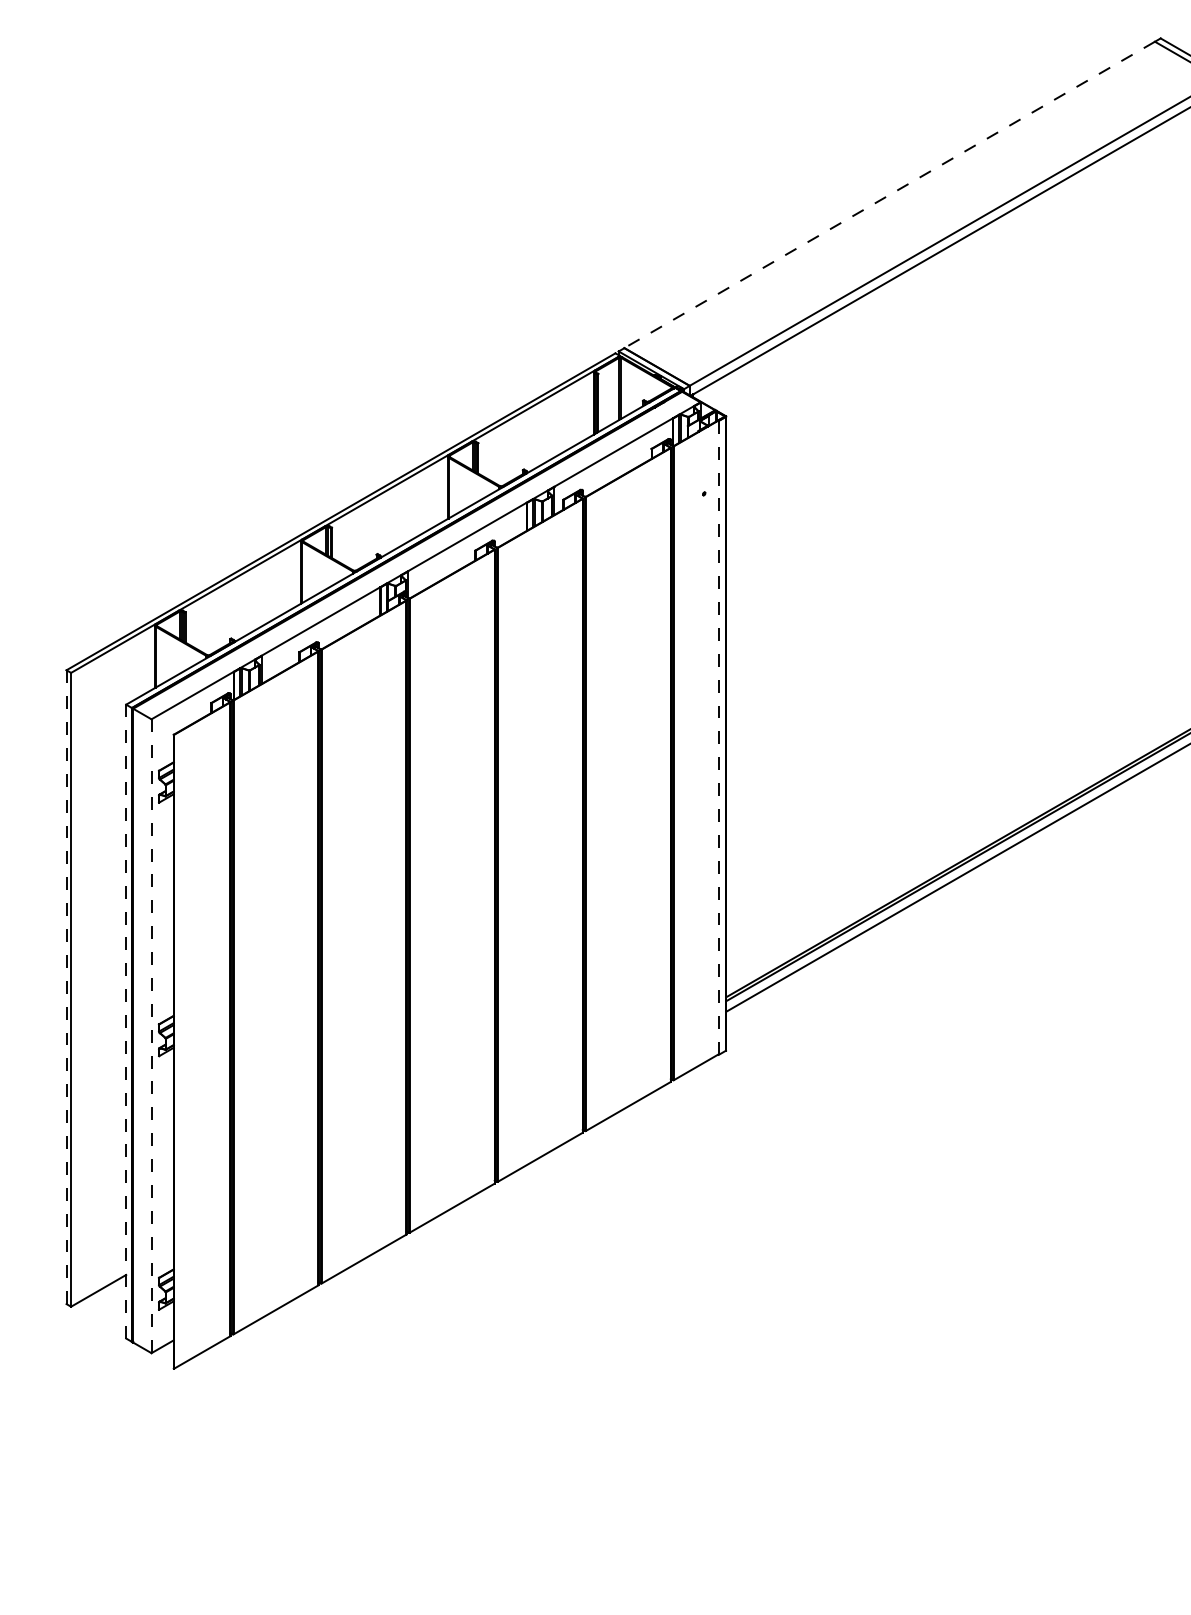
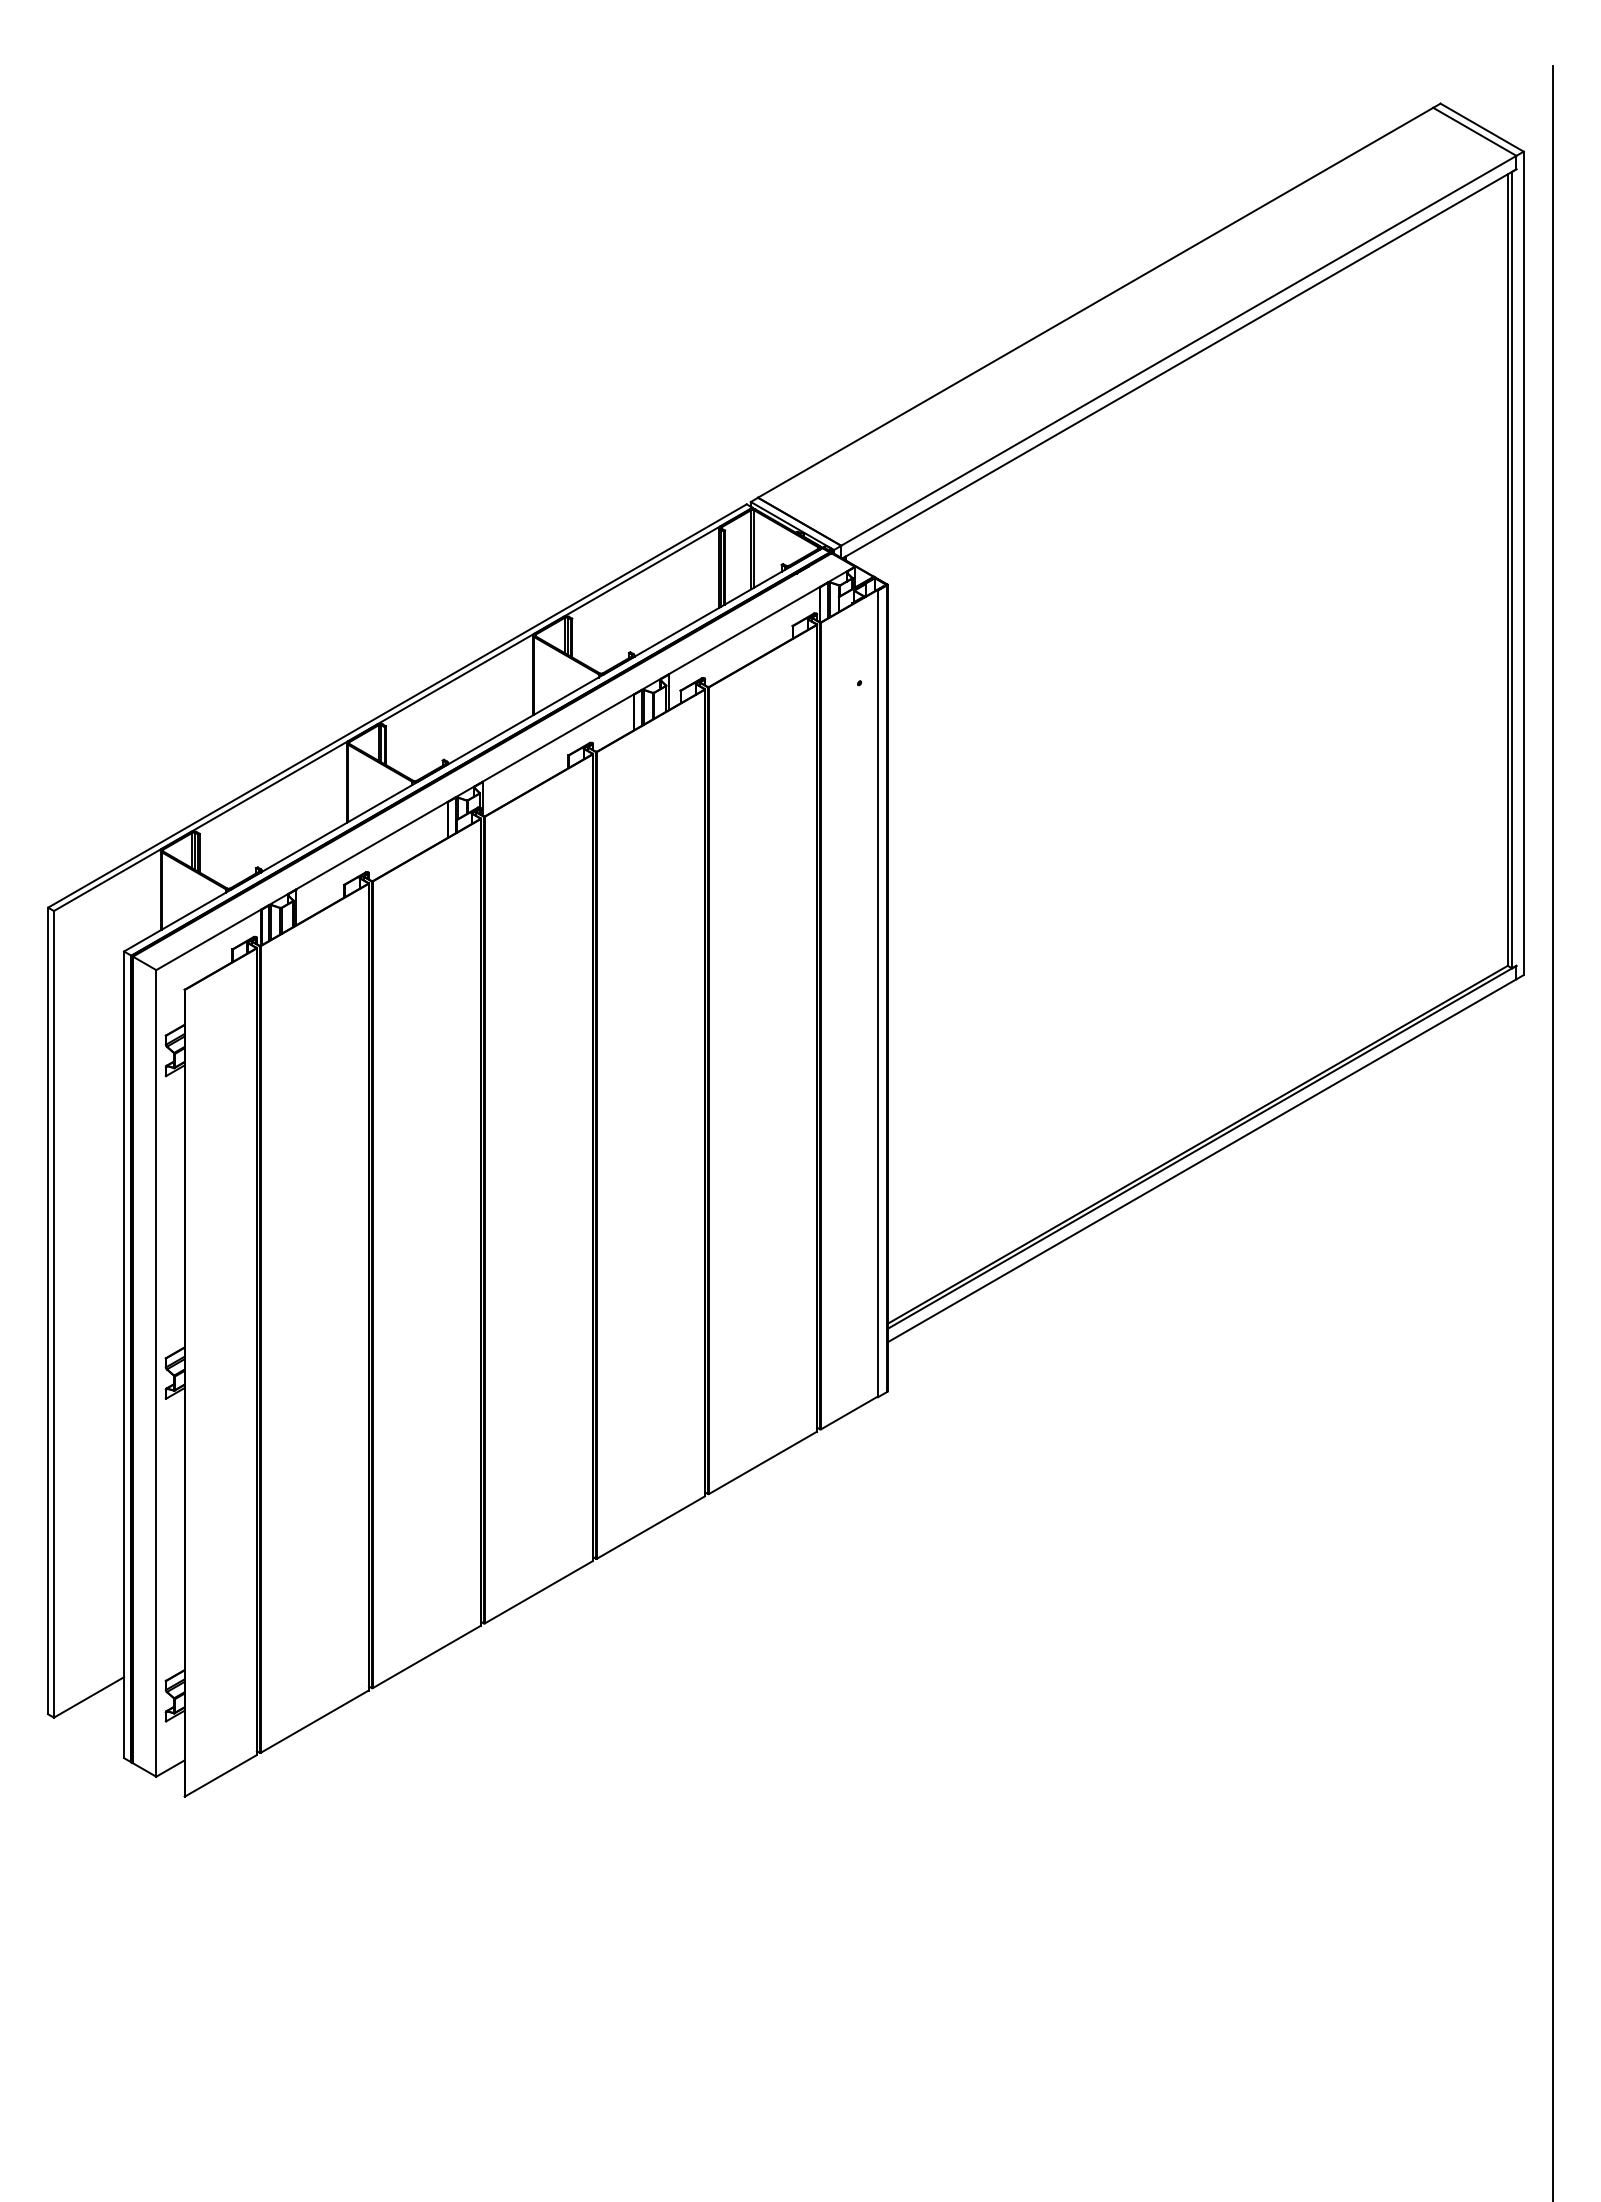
line: (889, 194) -> (1095, 302), dashed -> solid
line: (719, 737) -> (878, 993), dashed -> solid
line: (66, 987) -> (48, 1311), dashed -> solid
line: (126, 1021) -> (124, 1354), dashed -> solid
line: (151, 1035) -> (156, 1372), dashed -> solid

